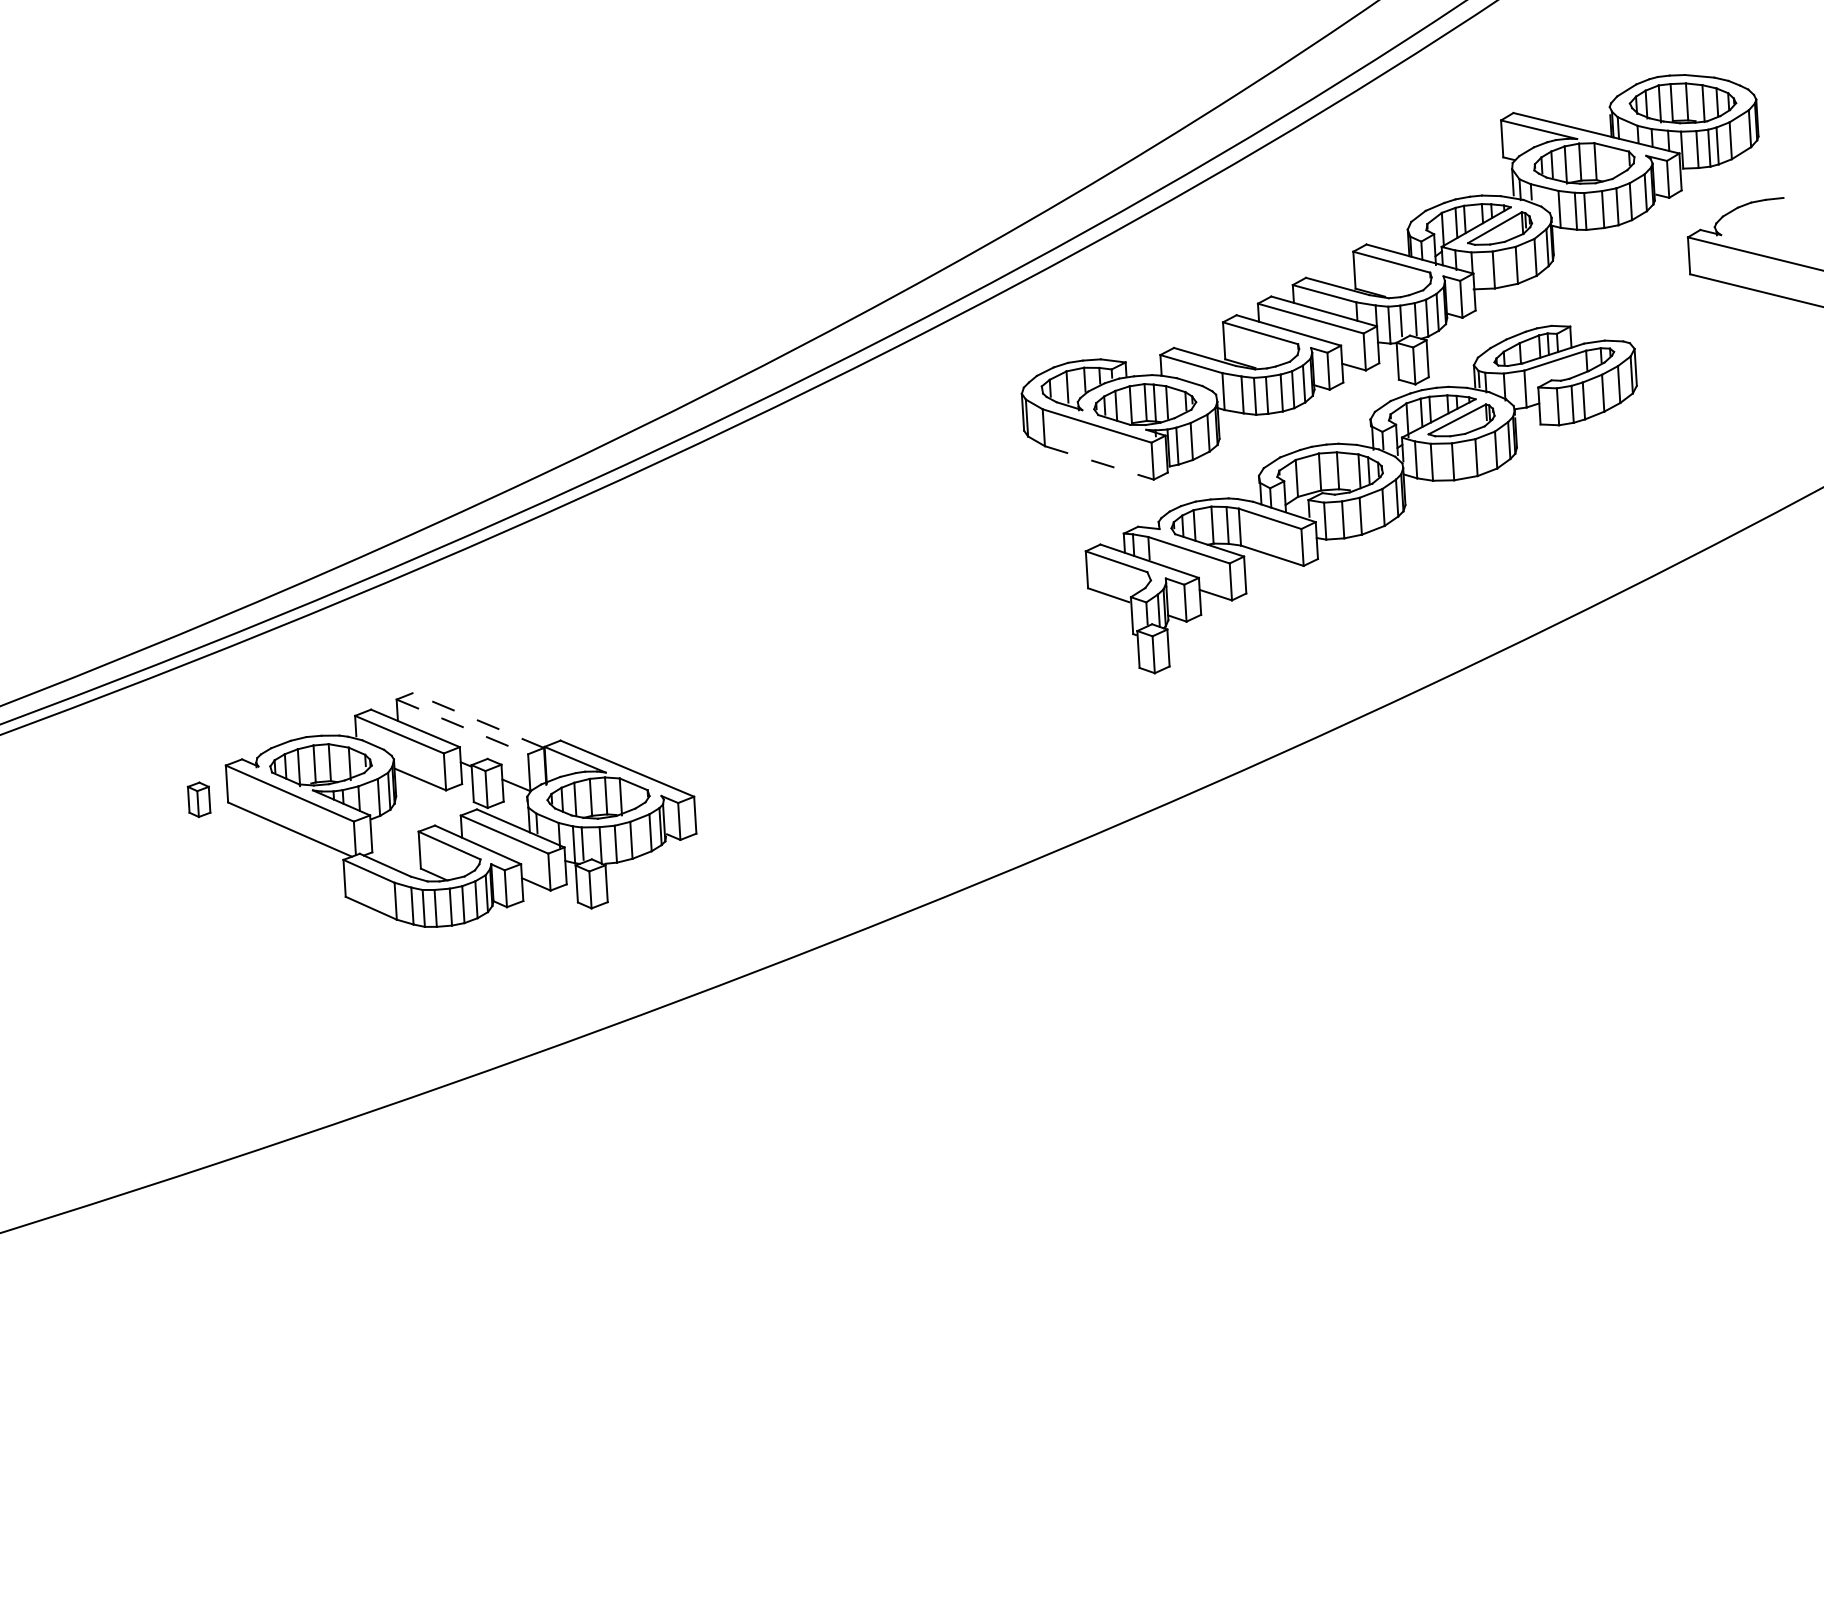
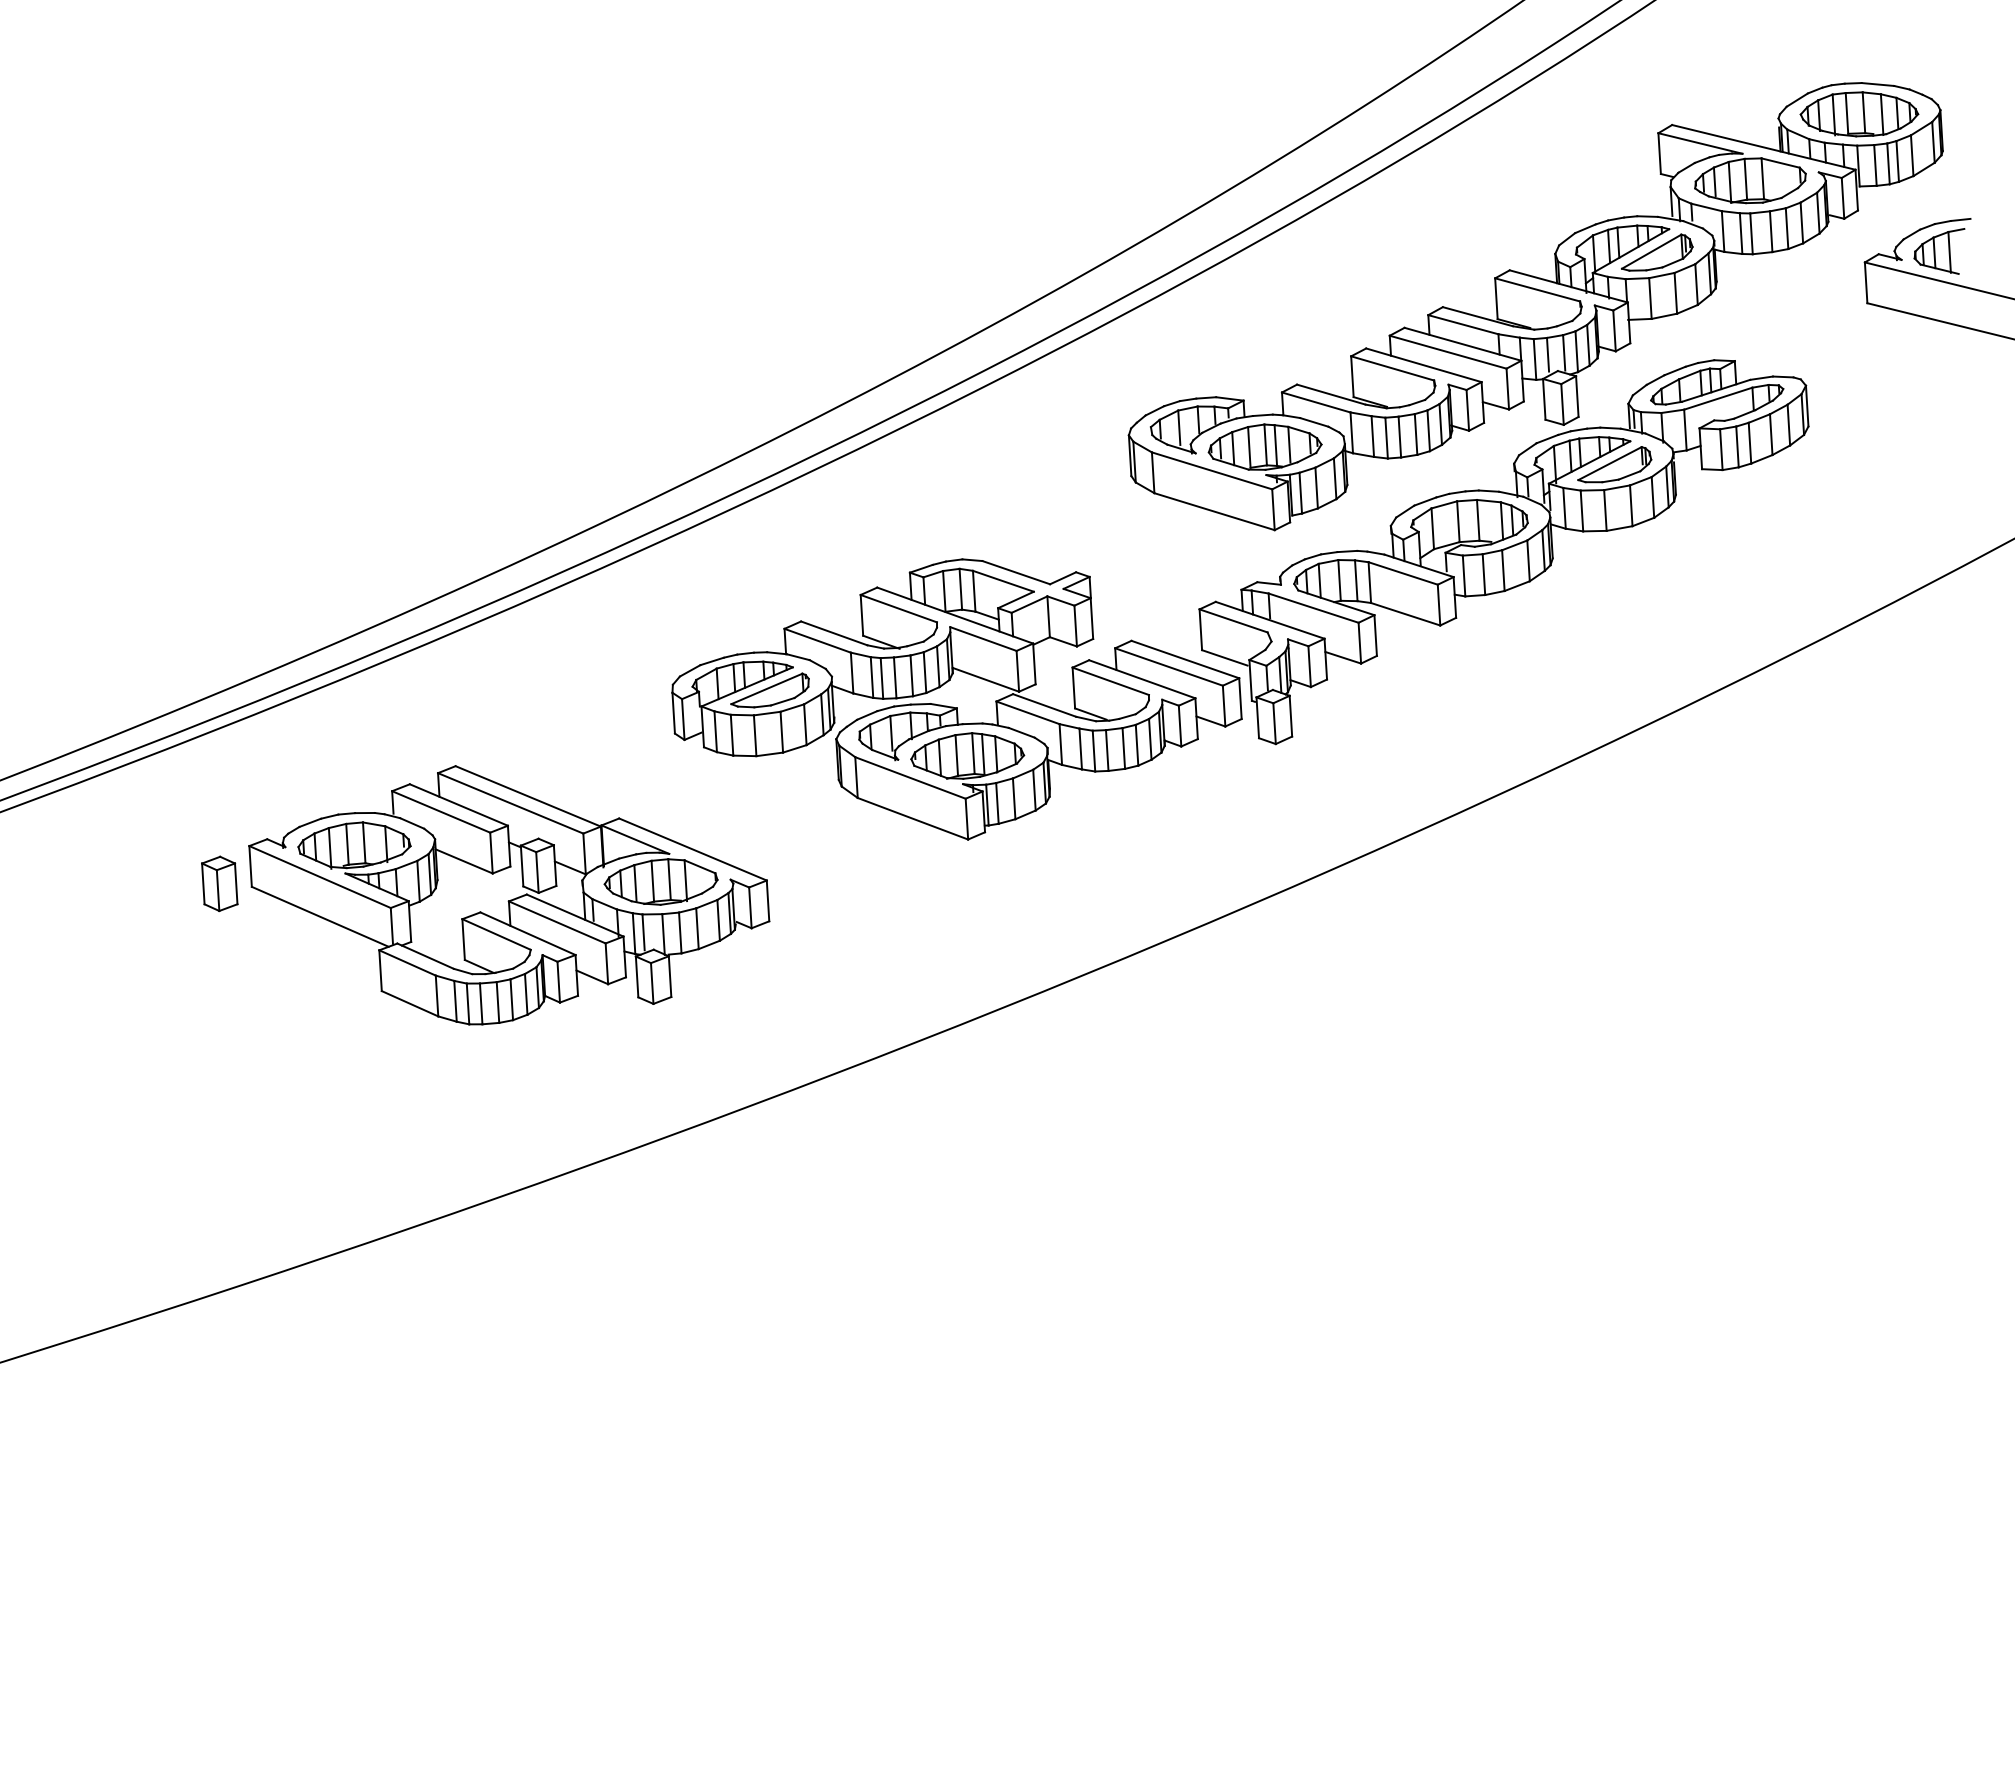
part: (1755, 227) -> (1939, 251), added
line: (1099, 462) -> (1214, 511), dashed -> solid
part: (863, 639) -> (953, 706), added
line: (478, 720) -> (528, 796), dashed -> solid
line: (462, 727) -> (510, 803), dashed -> solid
part: (198, 799) -> (219, 883), size x1.43

